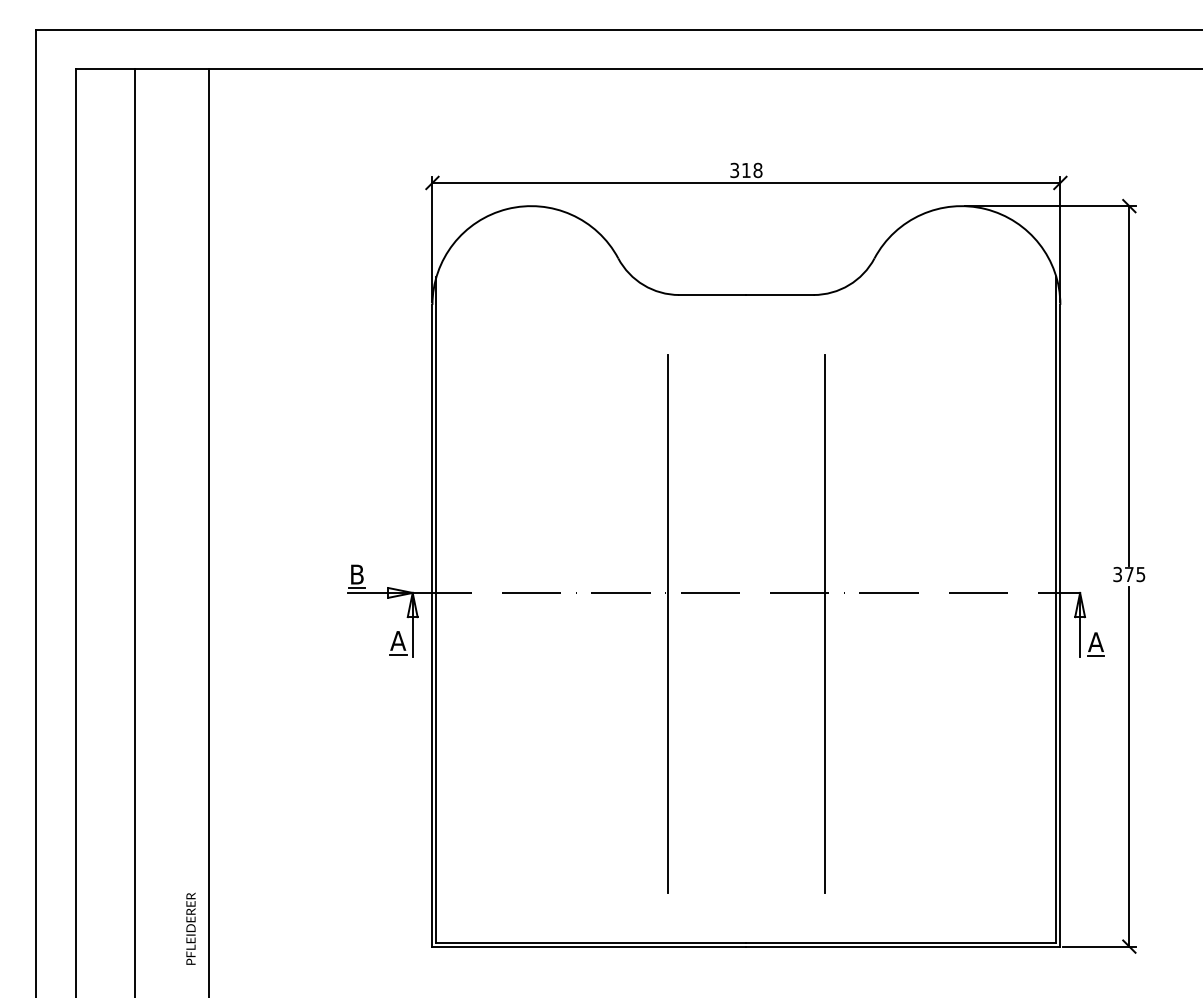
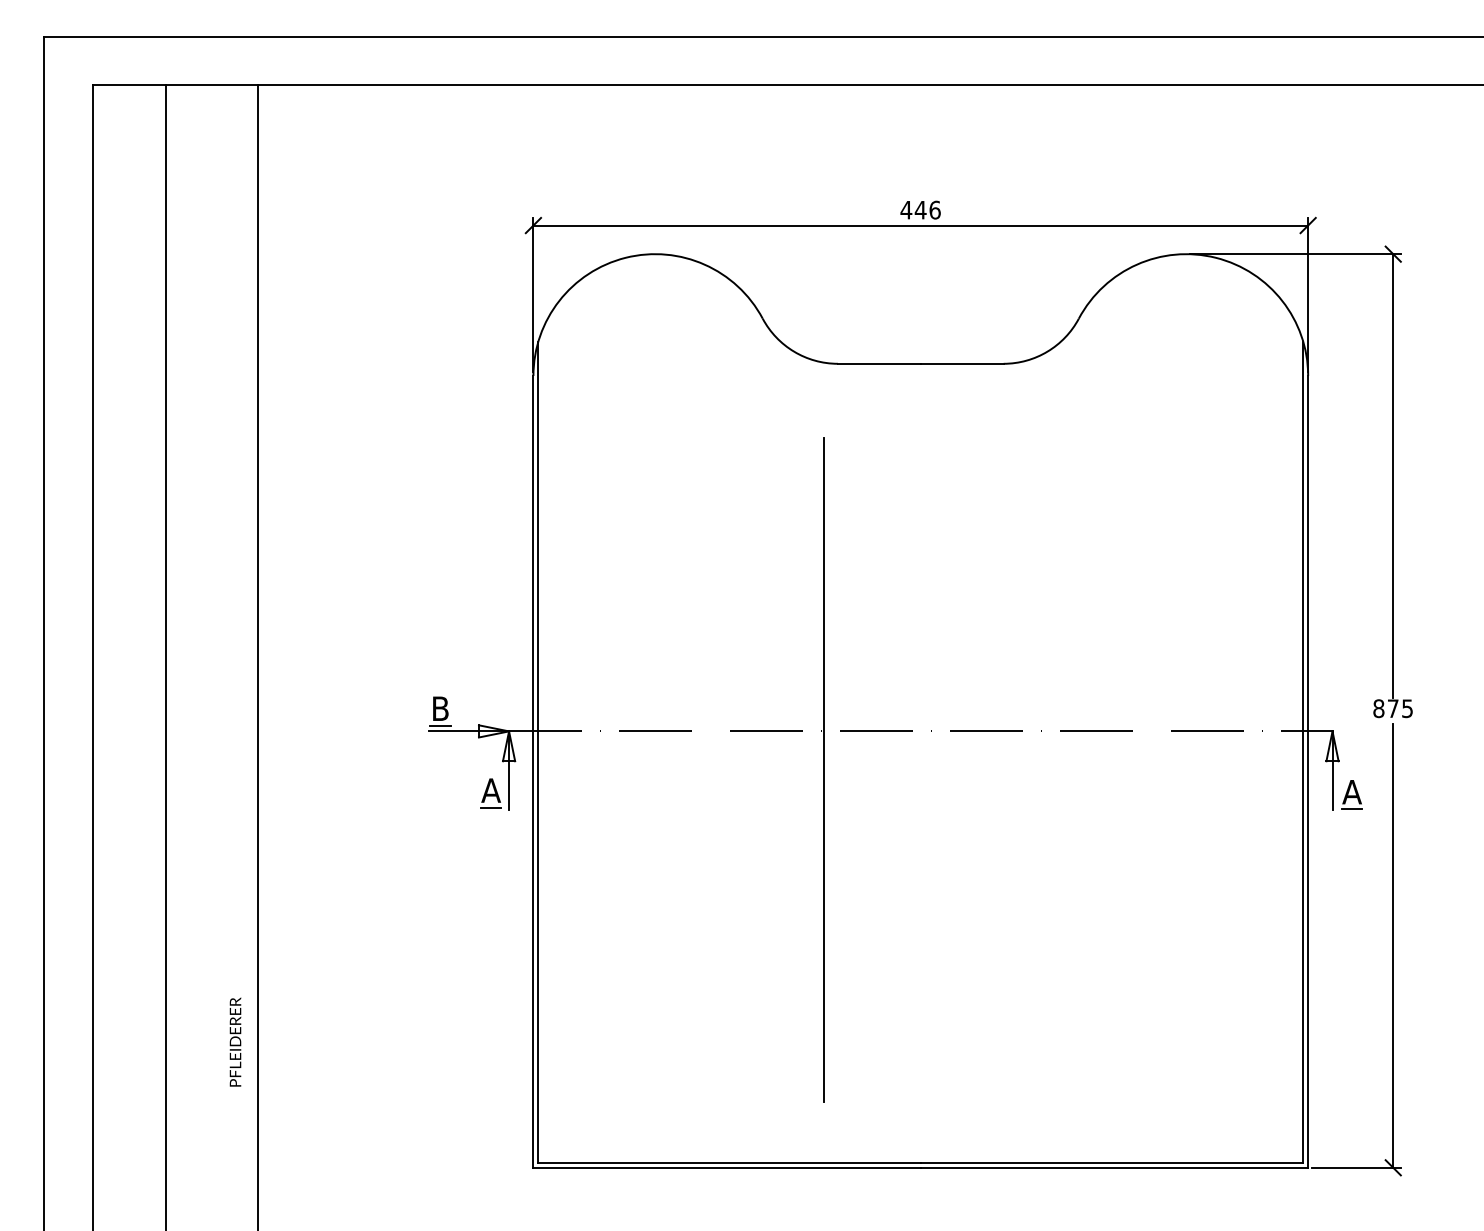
text: (745, 170) -> (919, 210), 318 -> 446
text: (1117, 574) -> (1378, 708), 375 -> 875
line: (825, 624) -> (1018, 770), removed
text: (190, 928) -> (234, 1041), moved

